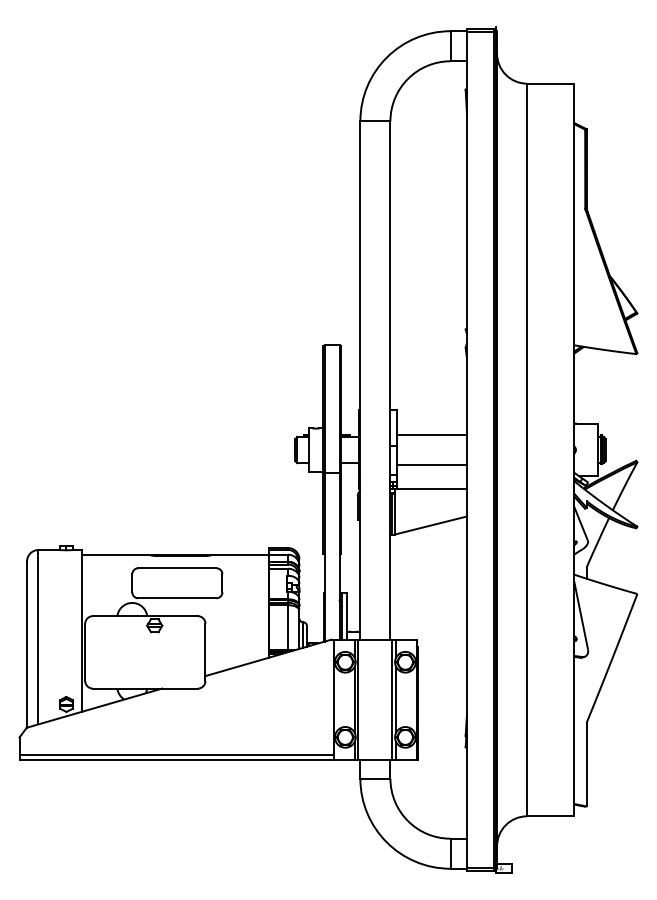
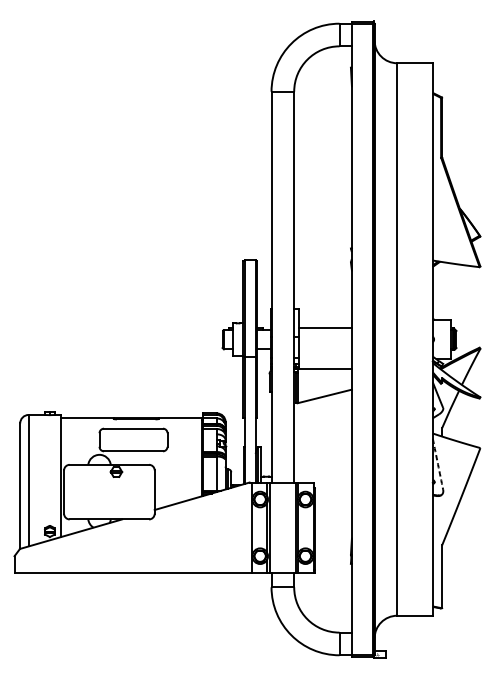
line: (431, 465) -> (325, 351), removed
arc: (581, 615) -> (438, 464), solid -> dashed
line: (176, 755) -> (132, 569), removed

